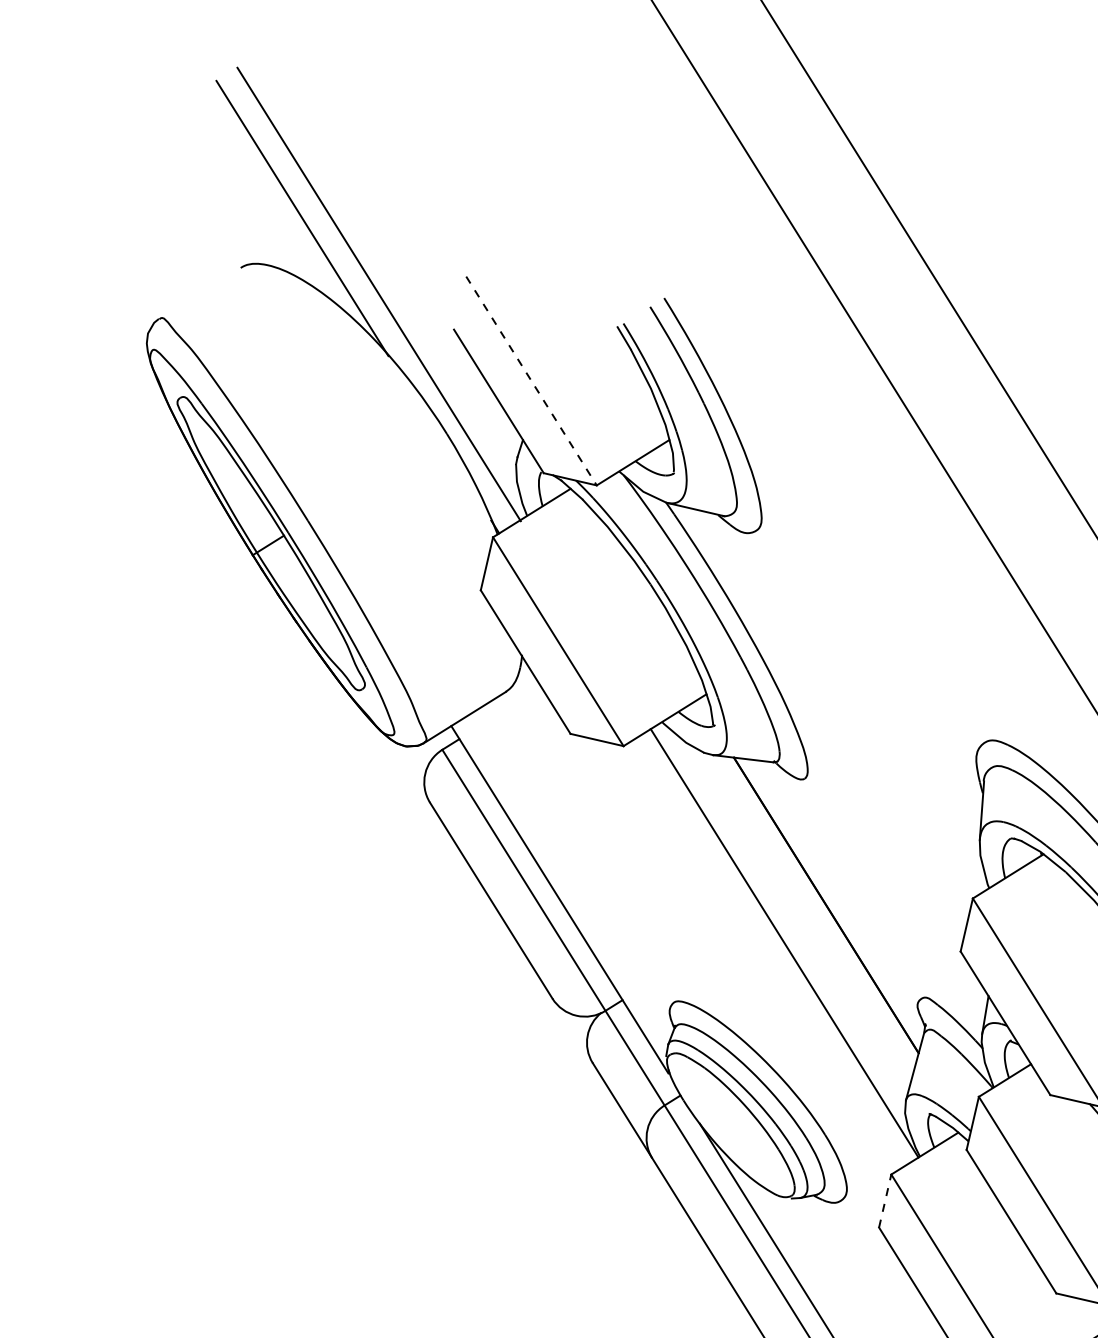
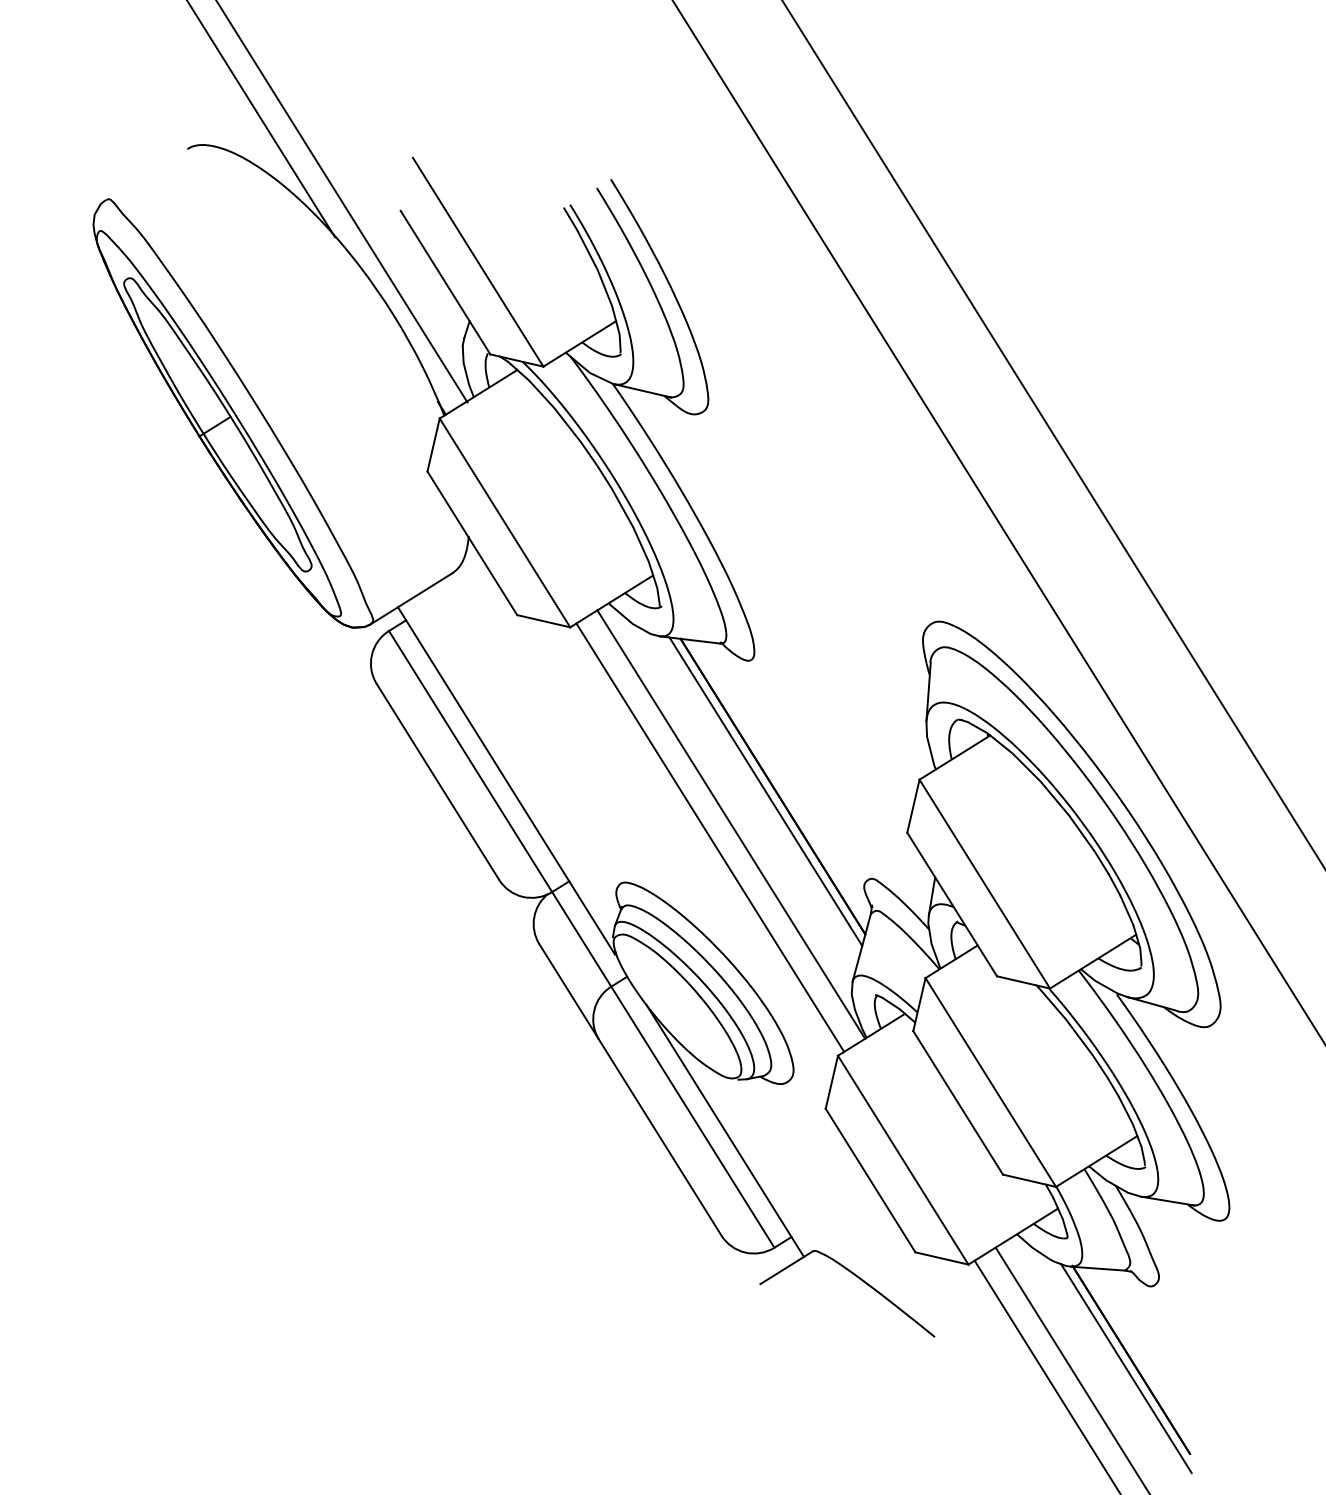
line: (531, 381) -> (478, 262), dashed -> solid
line: (818, 910) -> (765, 791), added
line: (763, 956) -> (710, 837), added
line: (884, 1200) -> (831, 1081), dashed -> solid

